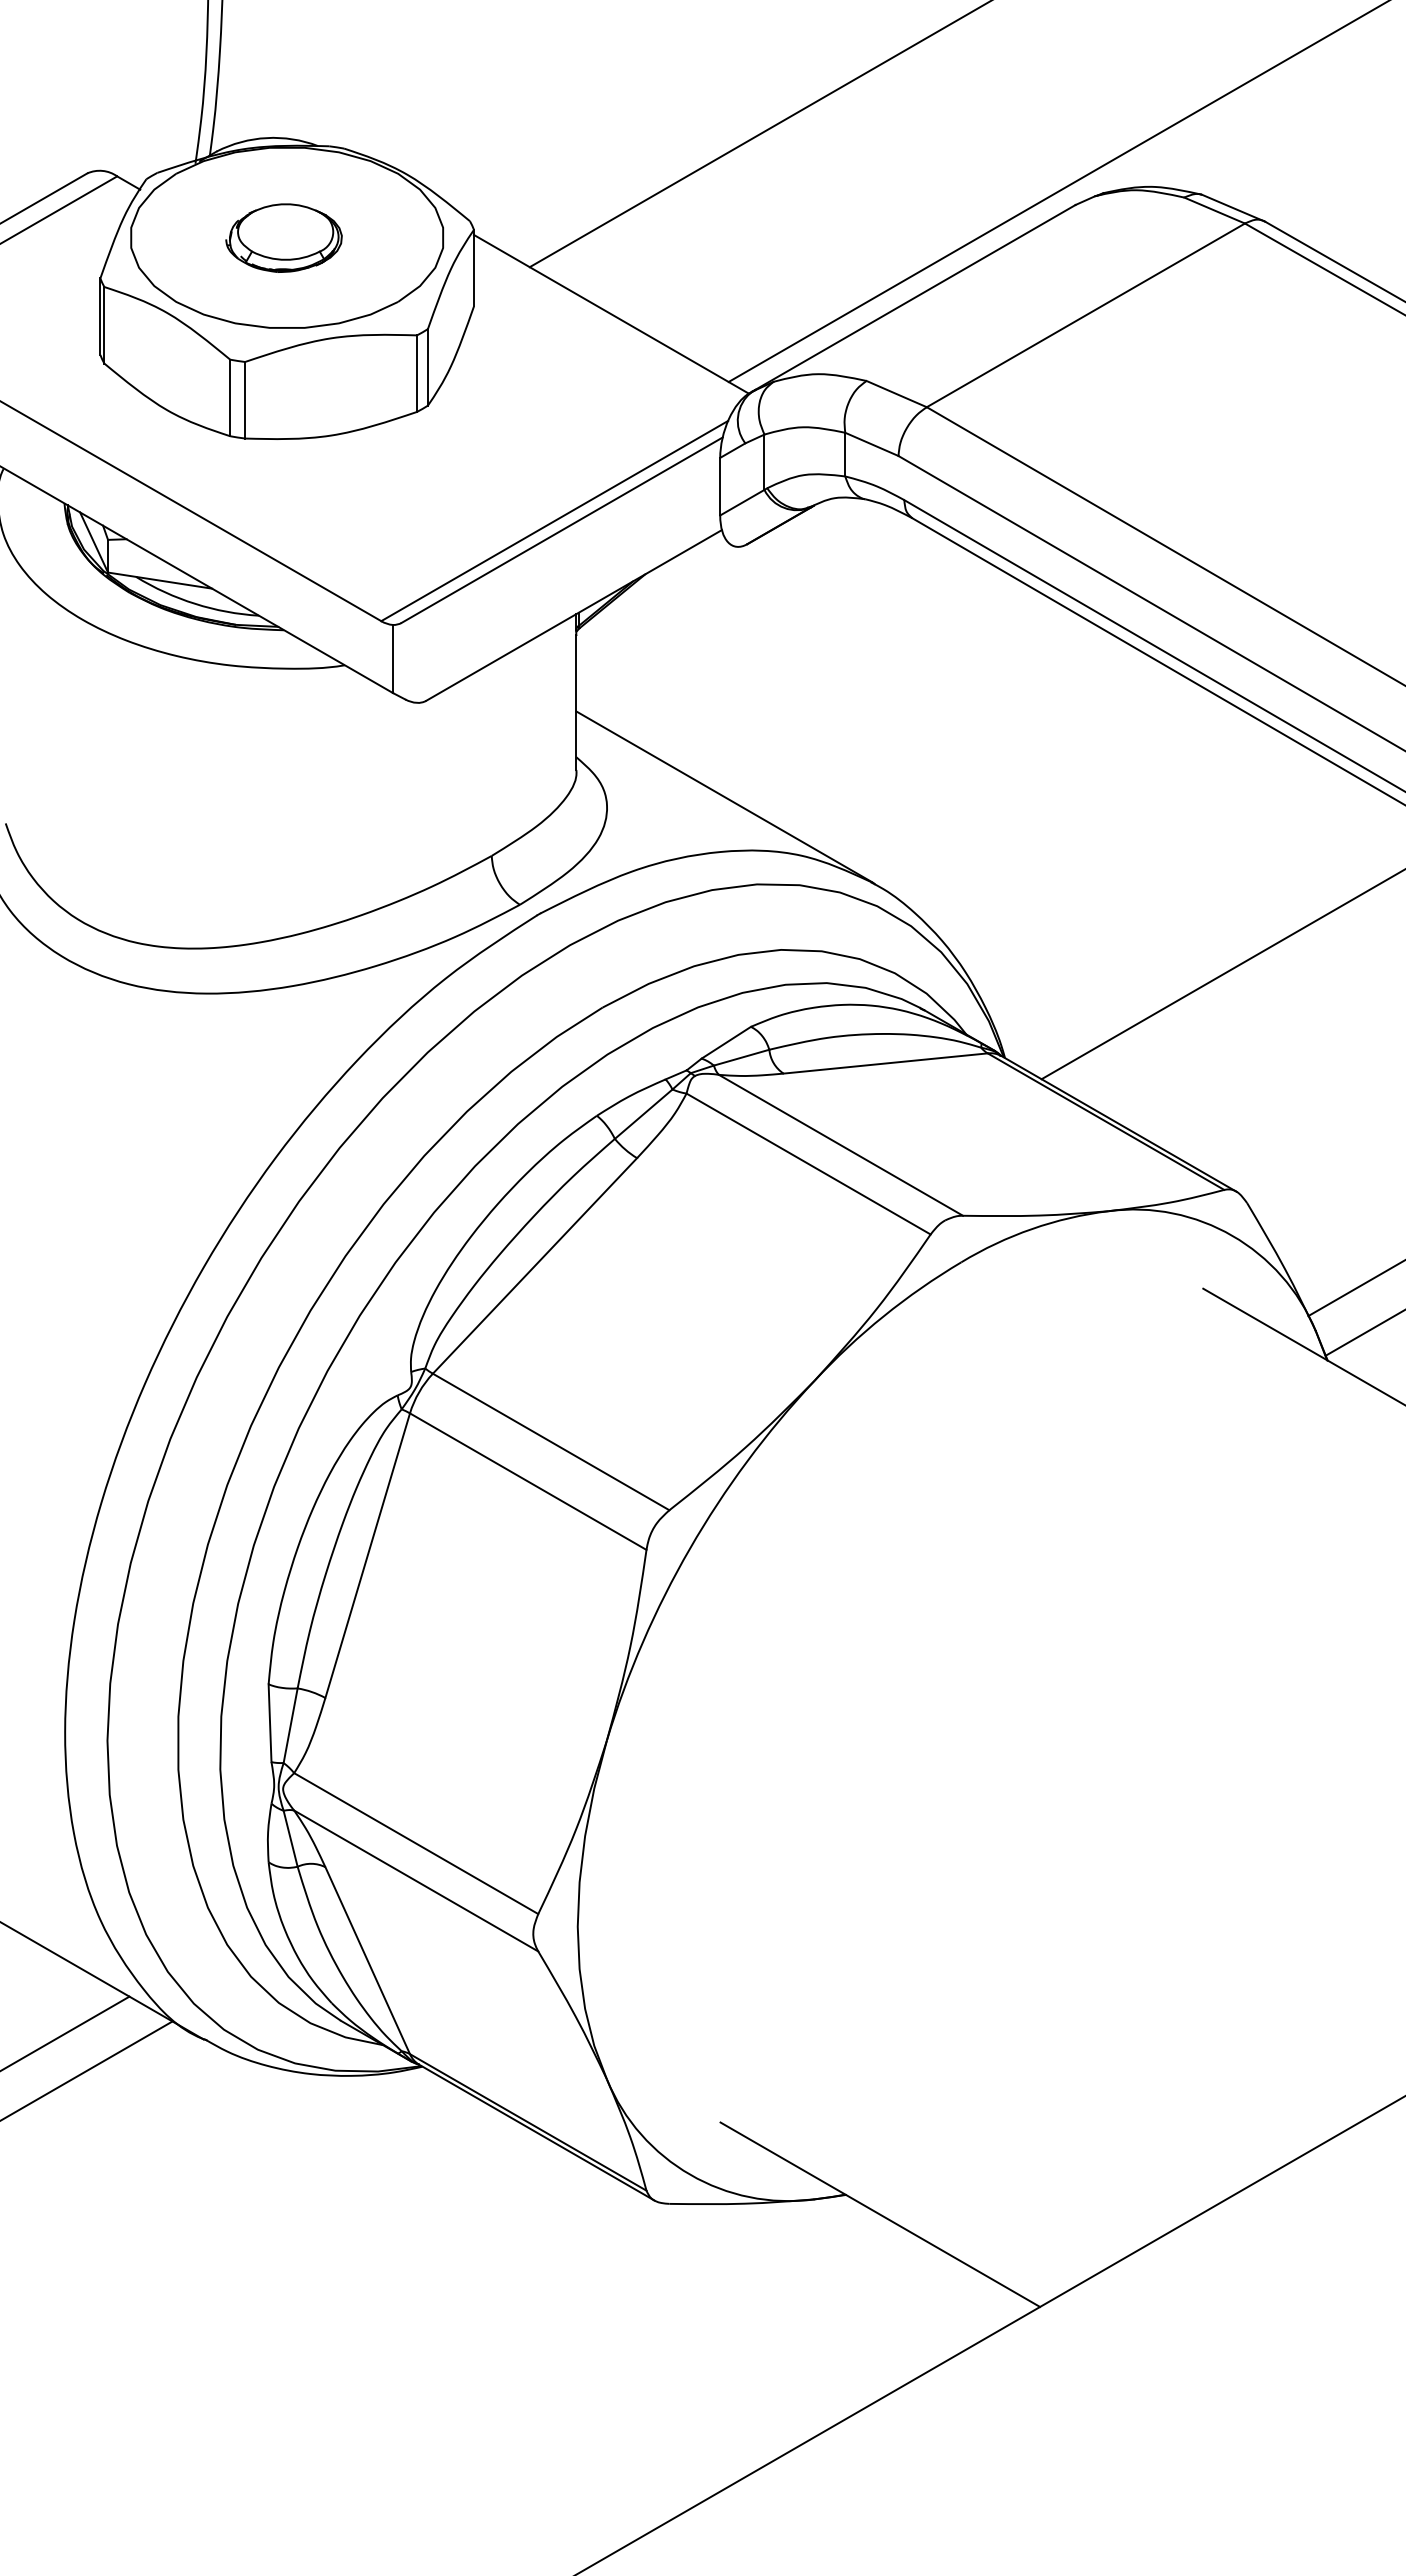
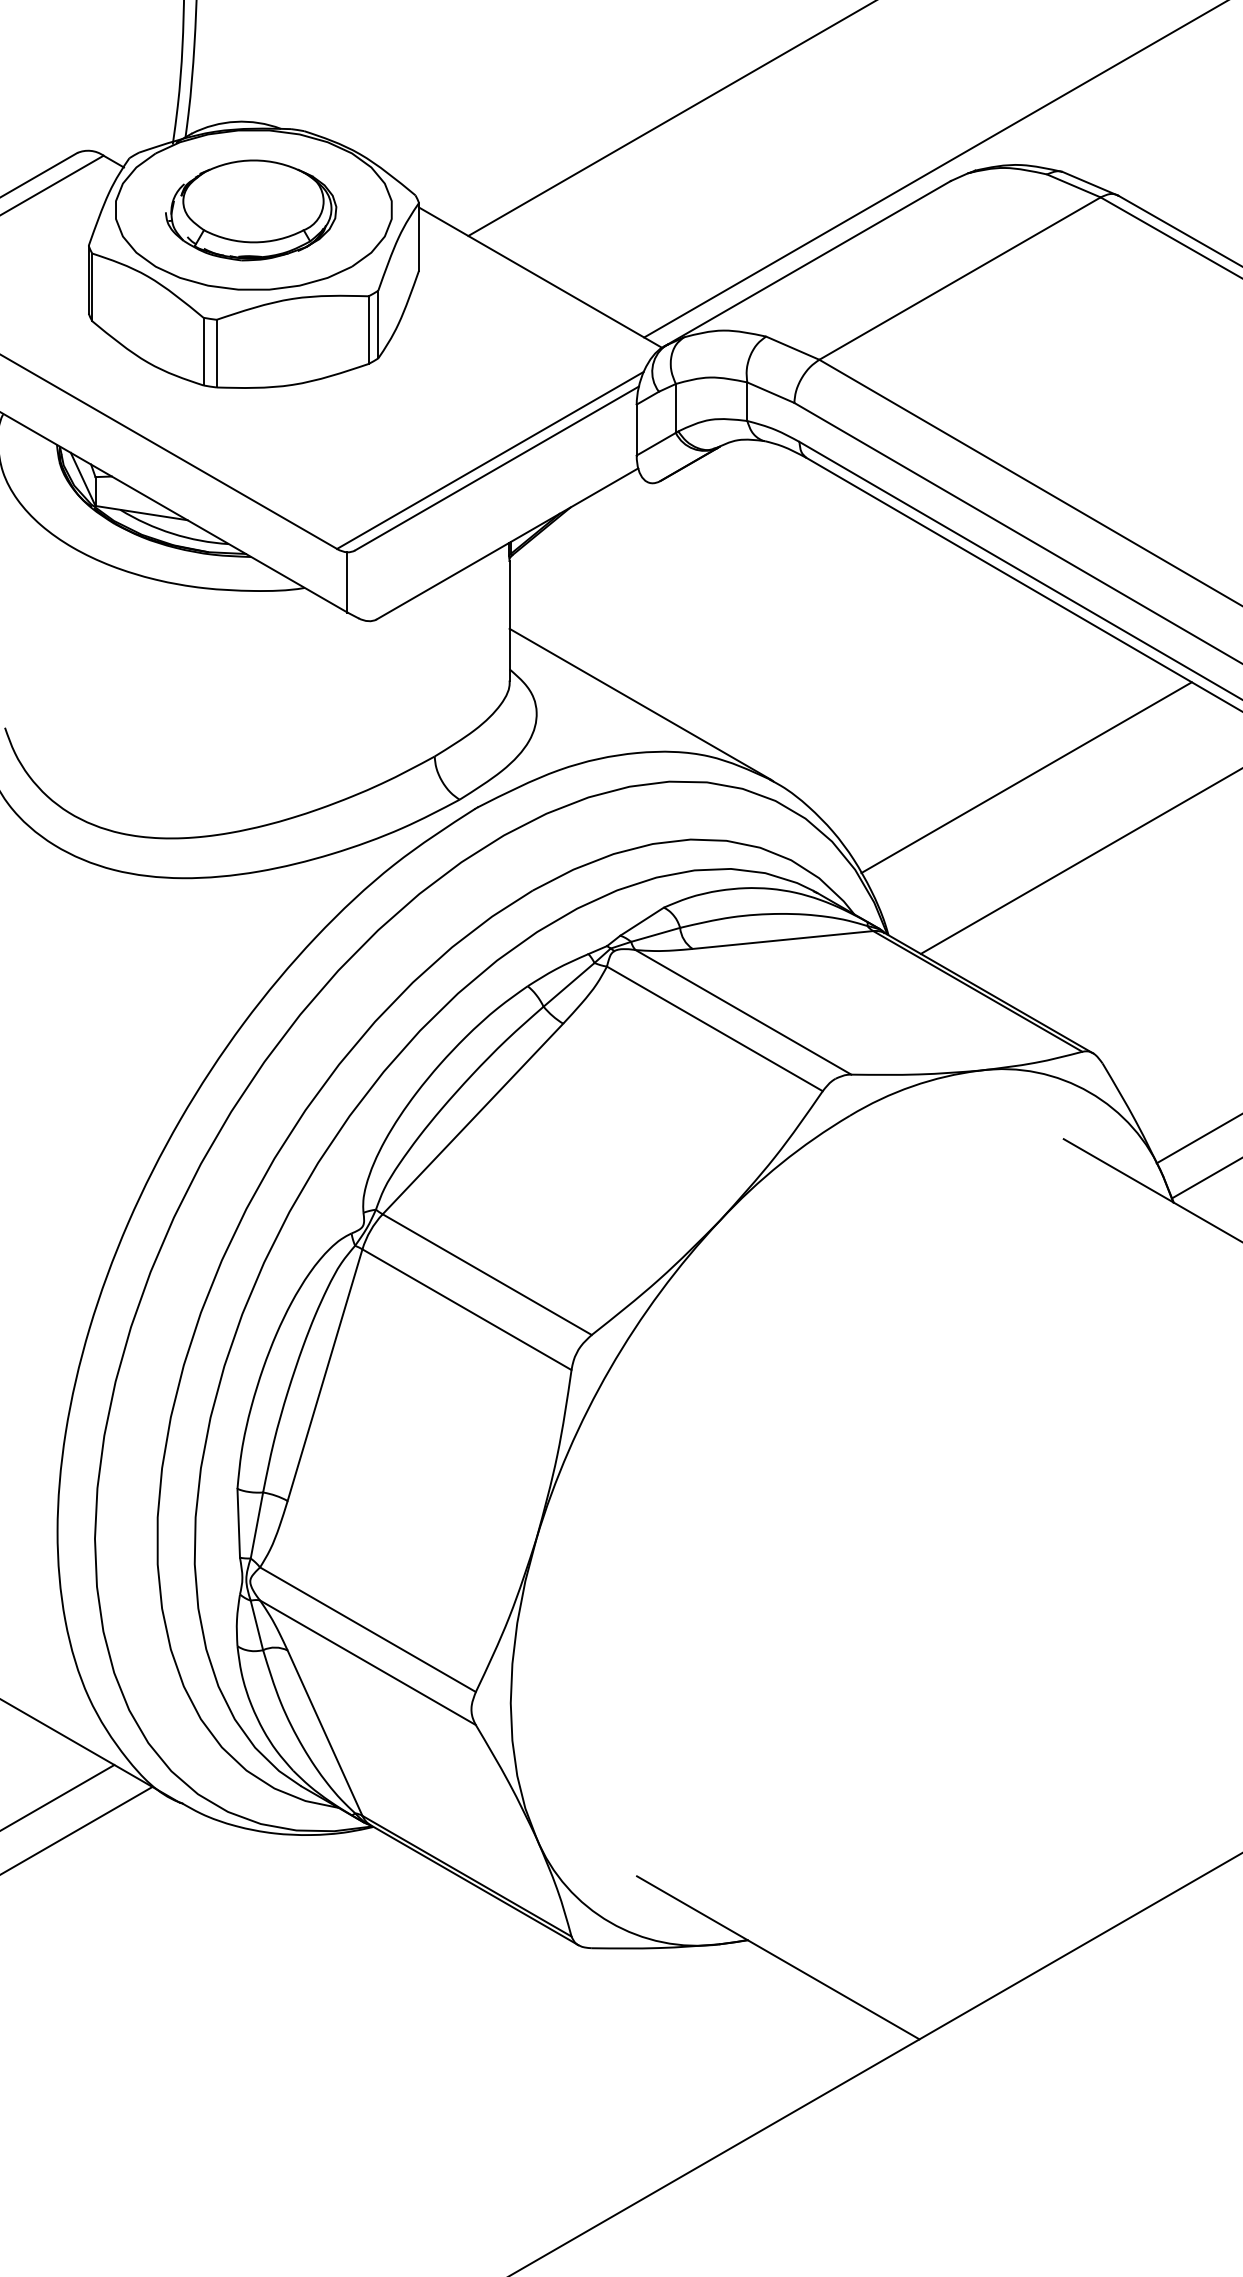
part: (283, 237) -> (250, 209), size x1.67
line: (1161, 879) -> (1026, 777), added

